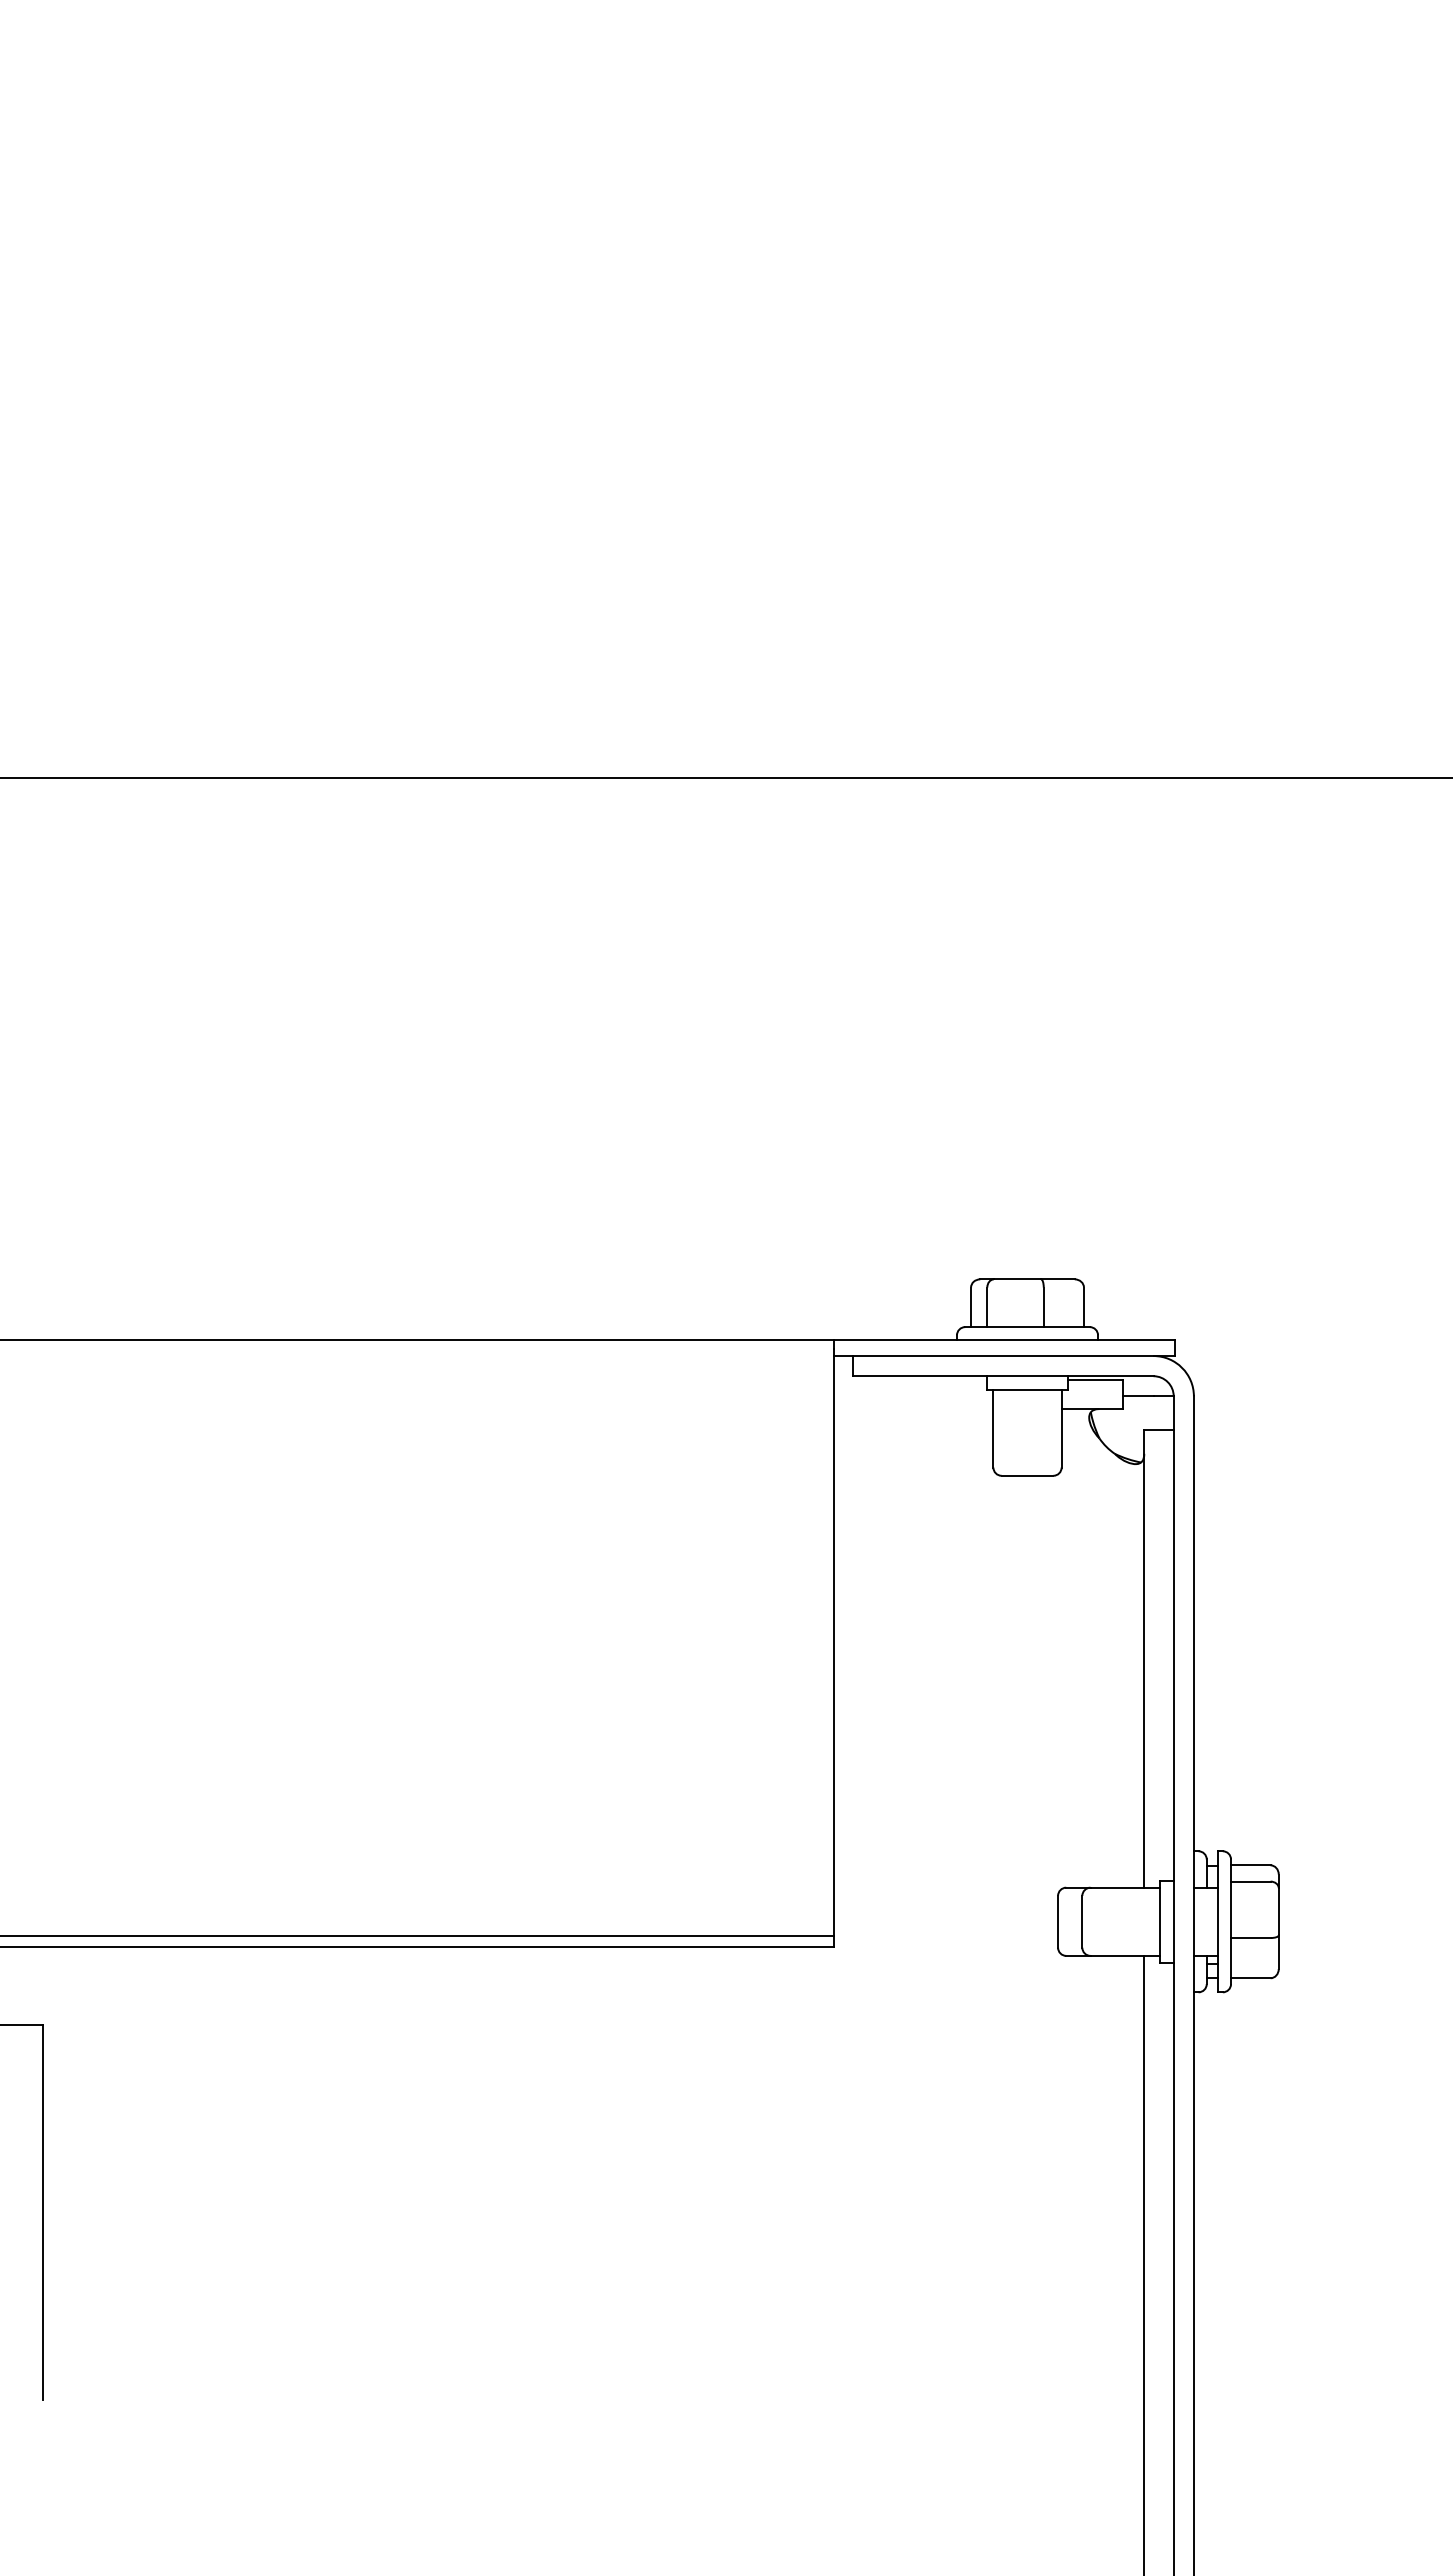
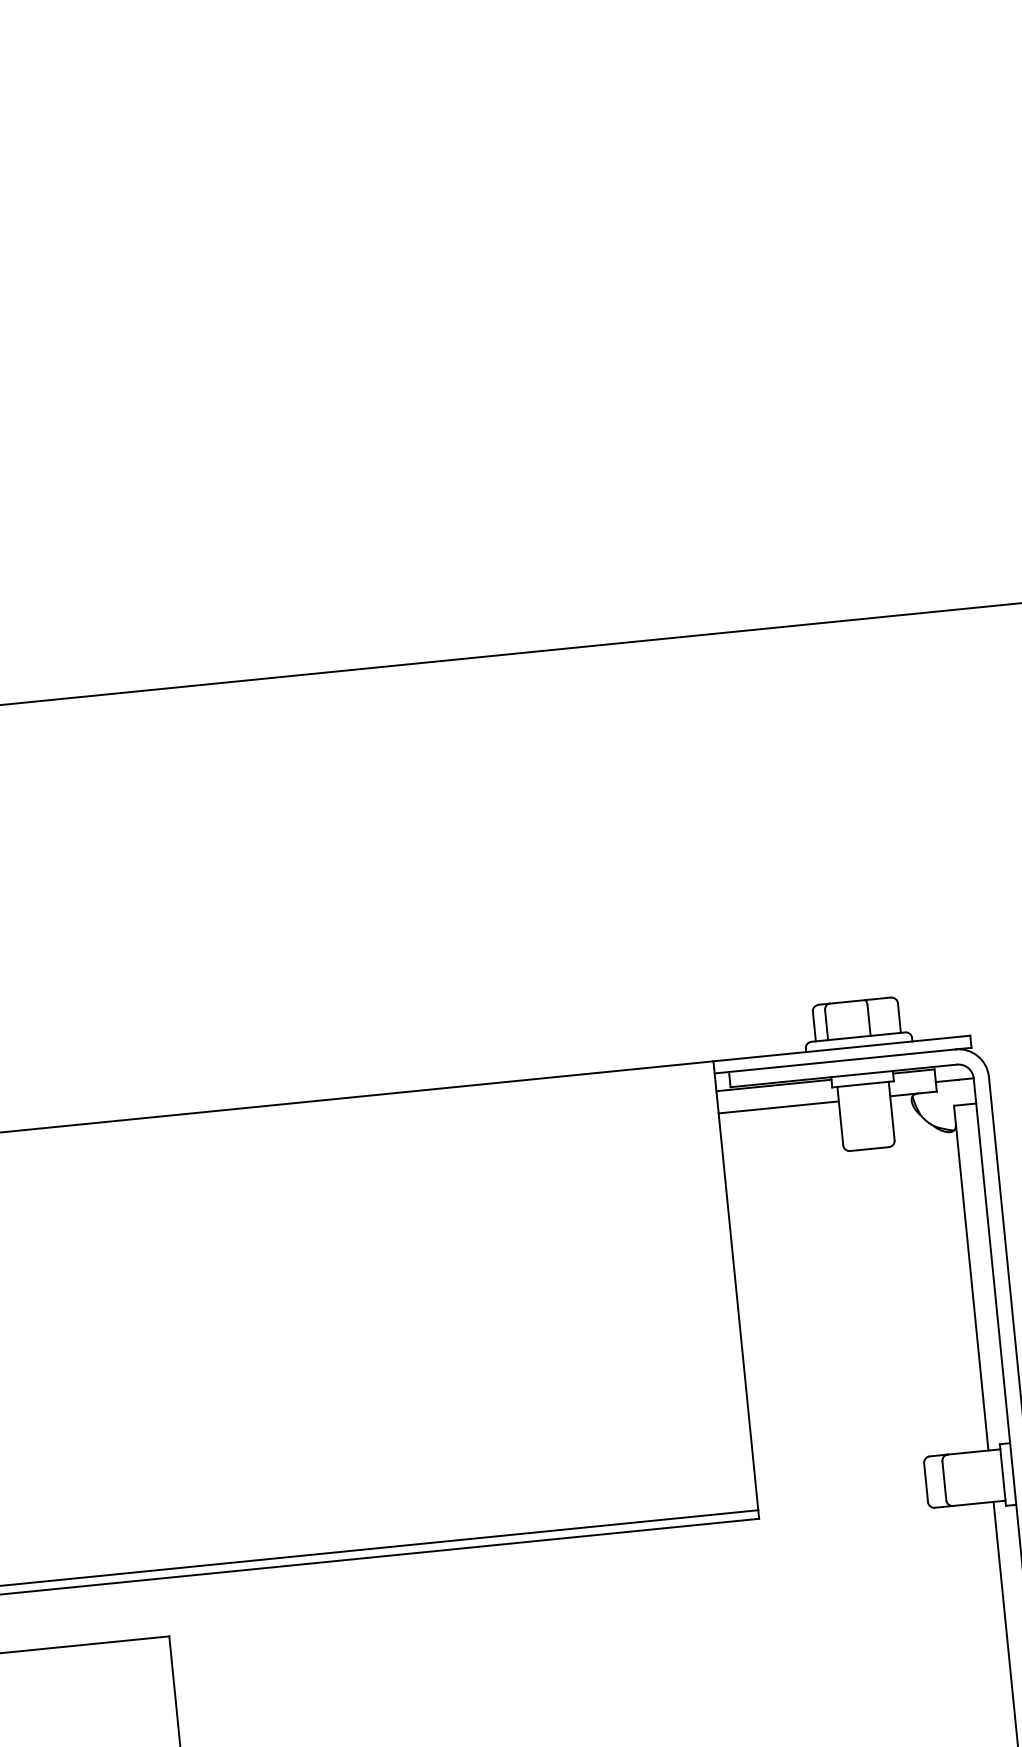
line: (909, 1379) -> (773, 1085), added
line: (913, 1409) -> (778, 1107), added

